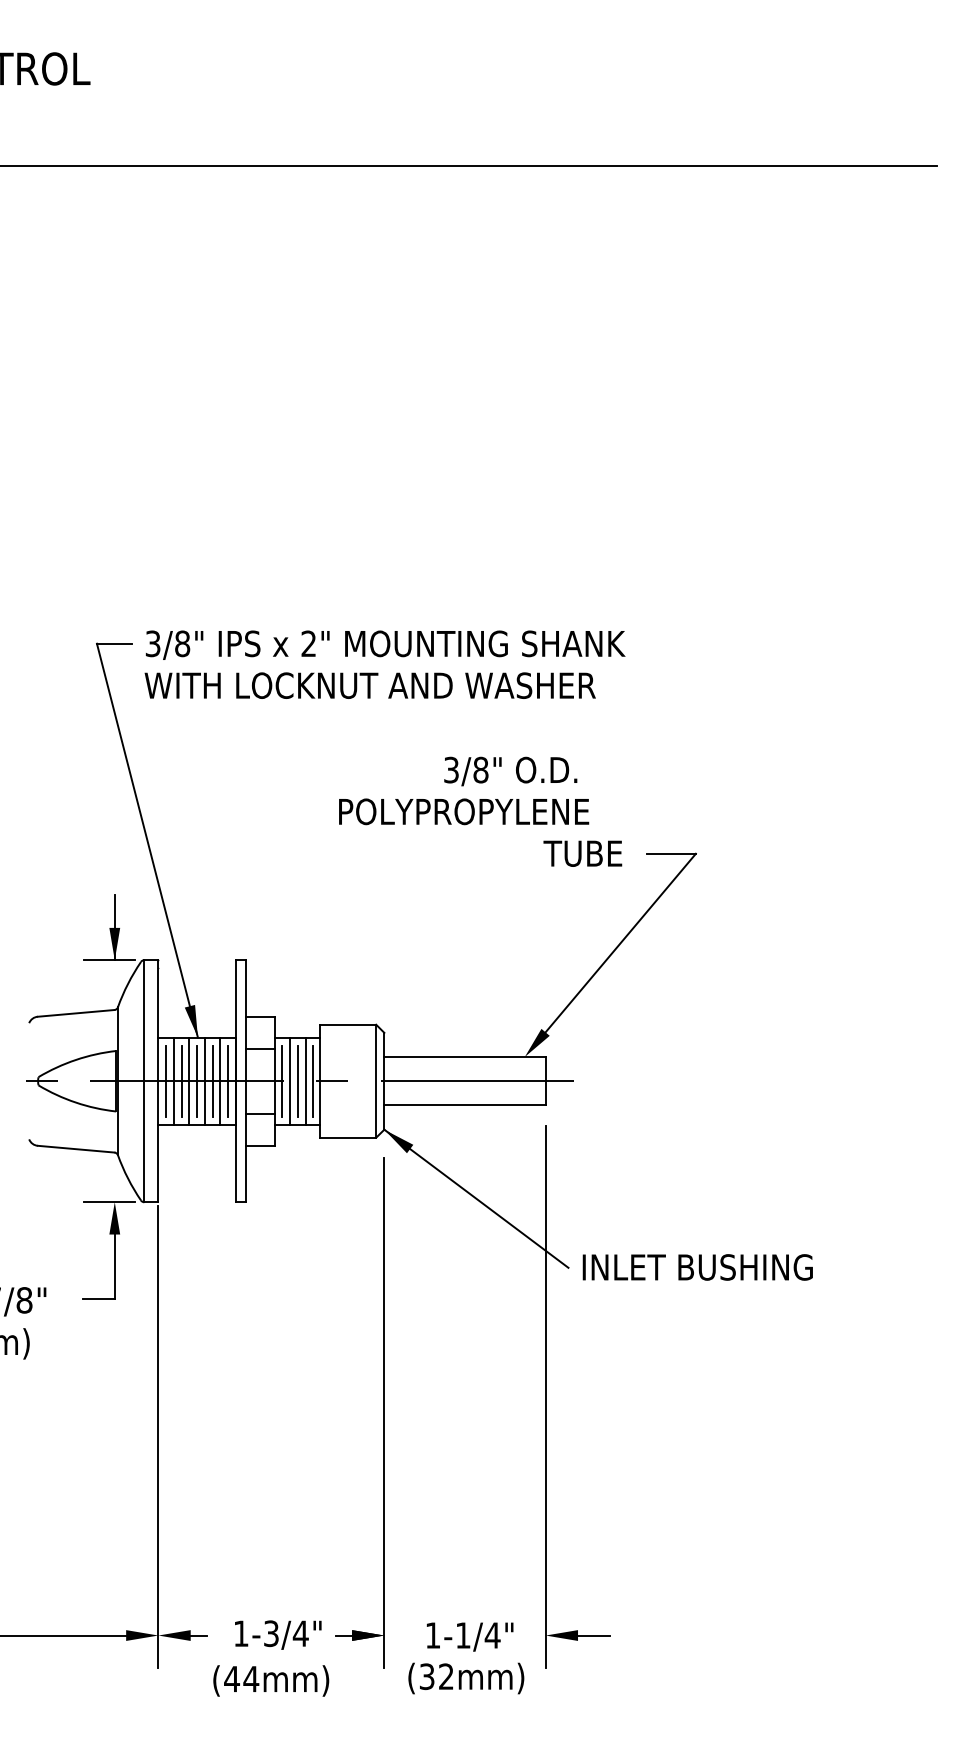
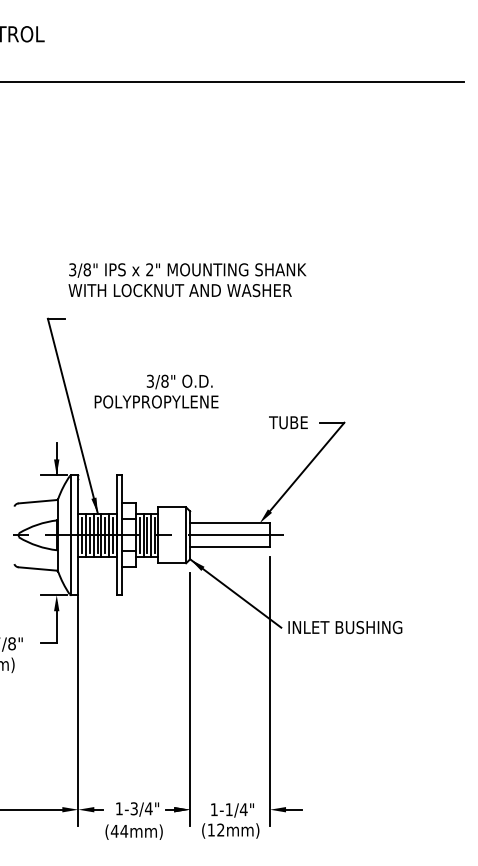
text: (385, 665) -> (187, 280), moved
text: (463, 790) -> (156, 391), moved
text: (425, 1675) -> (210, 829), (32mm) -> (12mm)

